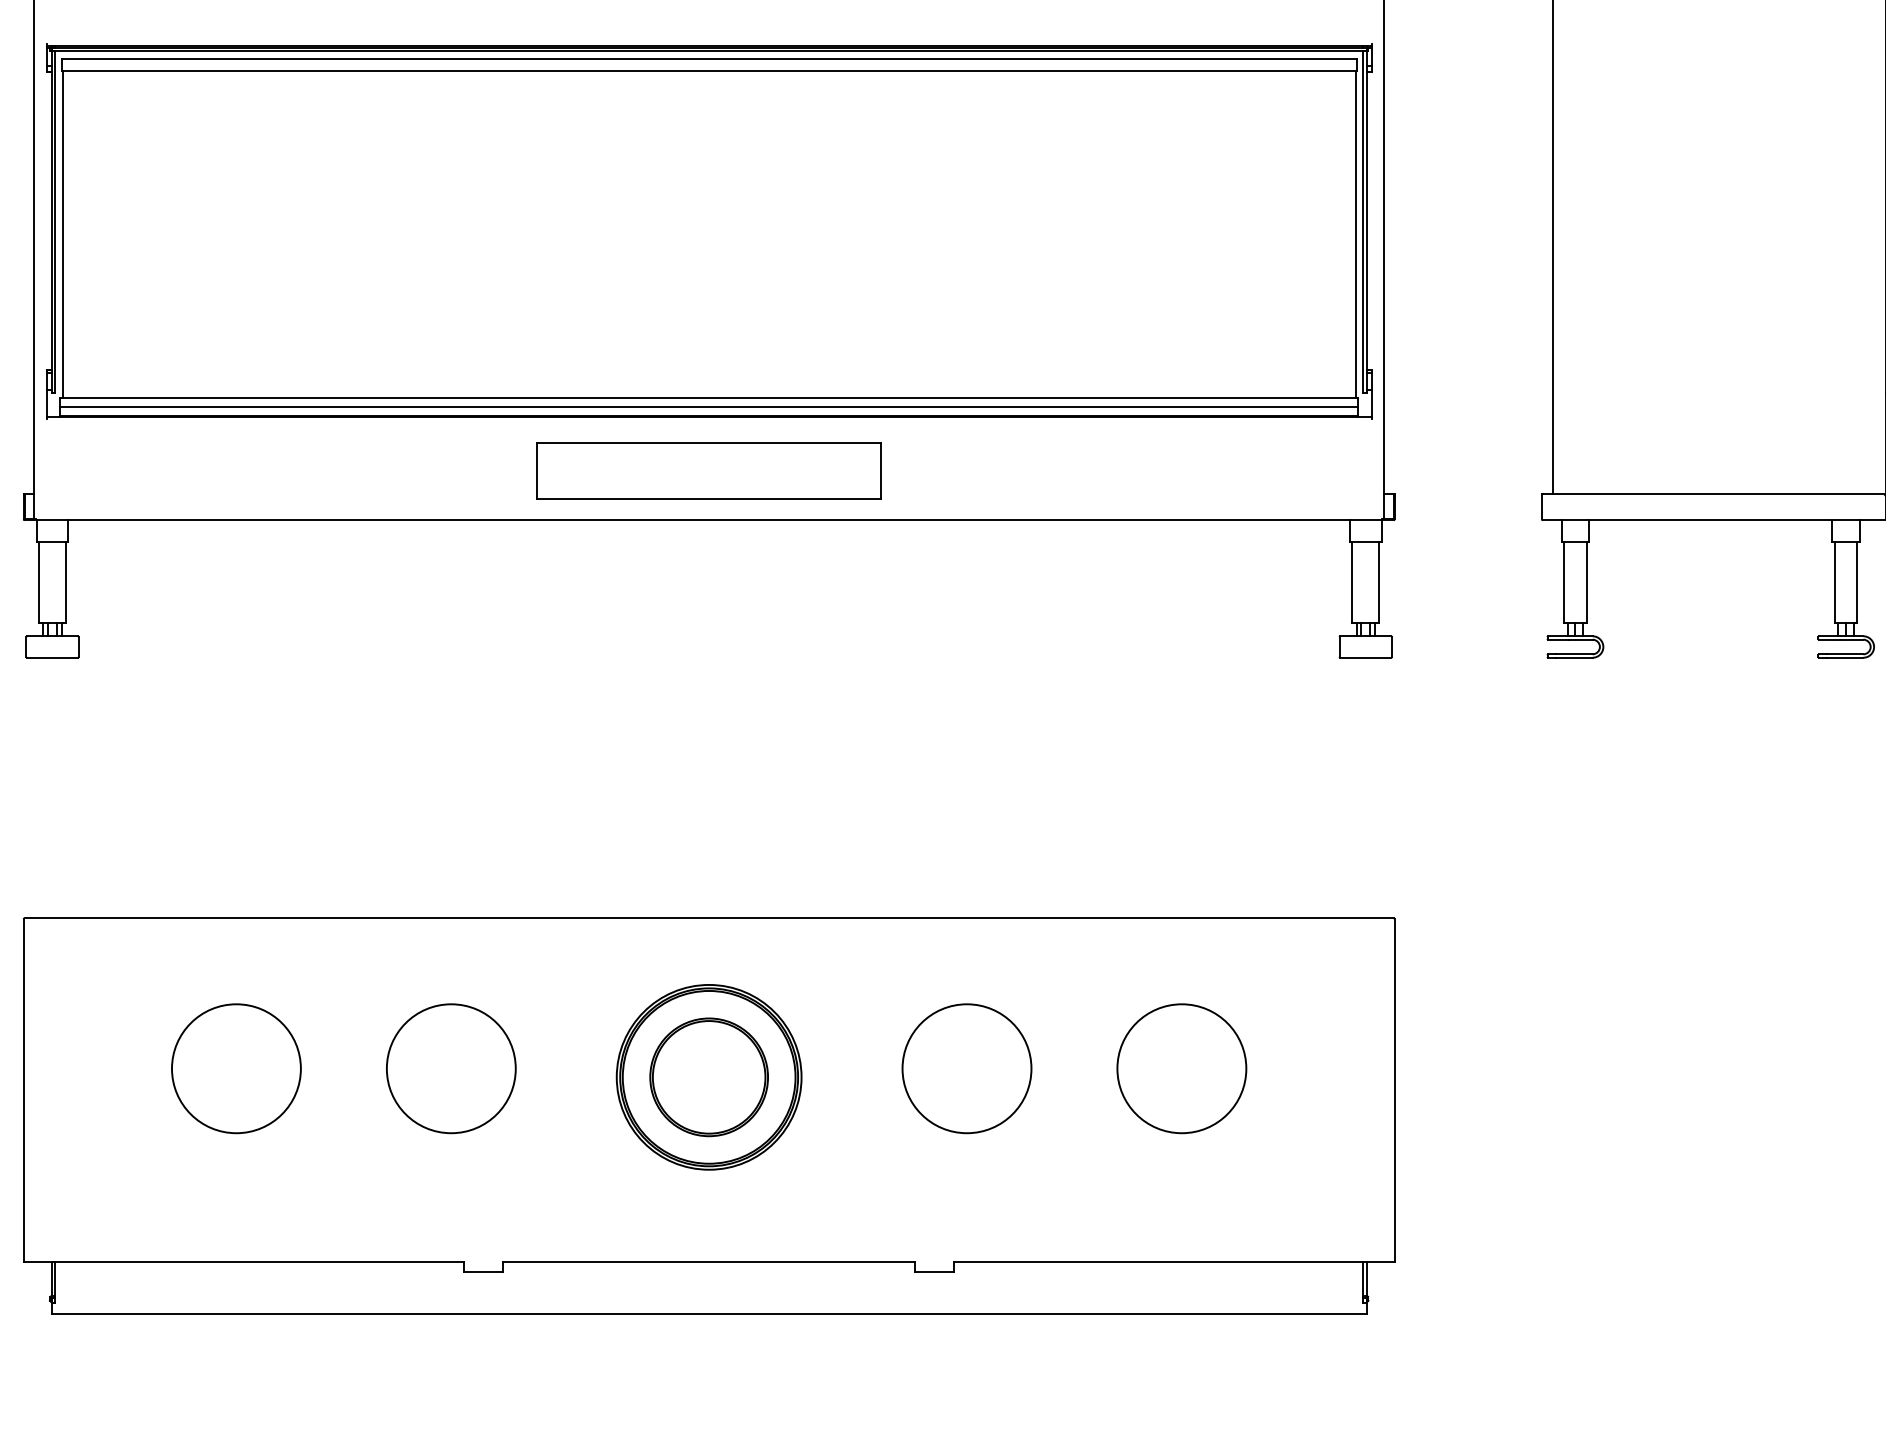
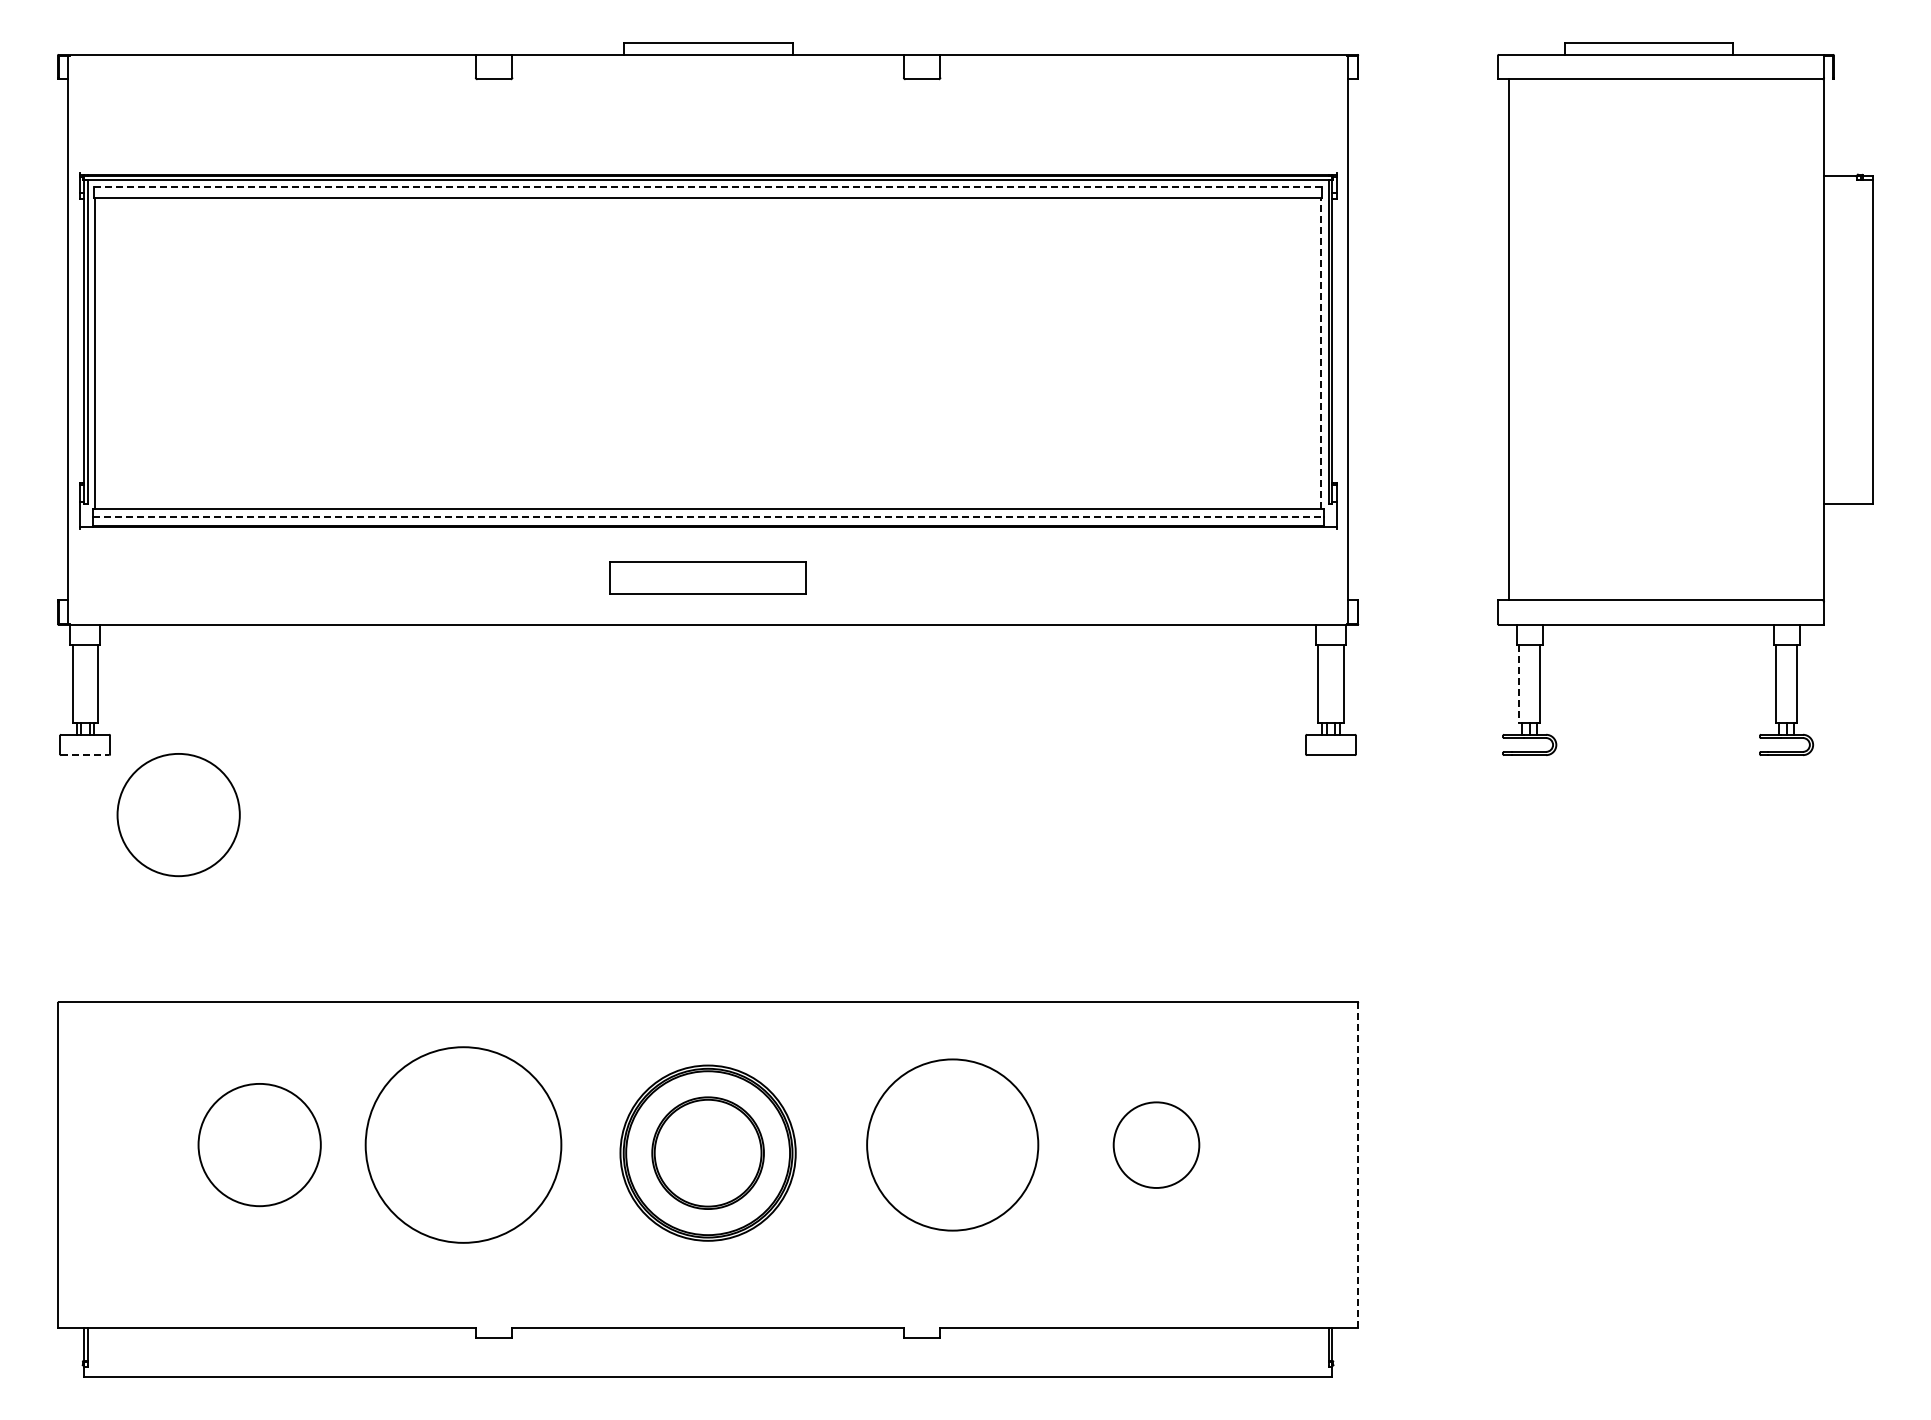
line: (708, 58) -> (707, 186), solid -> dashed
line: (1355, 234) -> (1321, 353), solid -> dashed
line: (709, 407) -> (708, 517), solid -> dashed
part: (708, 470) -> (707, 577), size x0.6
line: (1564, 582) -> (1519, 683), solid -> dashed
line: (52, 658) -> (85, 755), solid -> dashed
circle: (150, 721) -> (178, 815), added
circle: (451, 1068) -> (463, 1144), size x1.6
circle: (966, 1068) -> (952, 1144), size x1.4
circle: (1181, 1069) -> (1156, 1145), size x0.7
line: (1394, 1090) -> (1358, 1165), solid -> dashed

